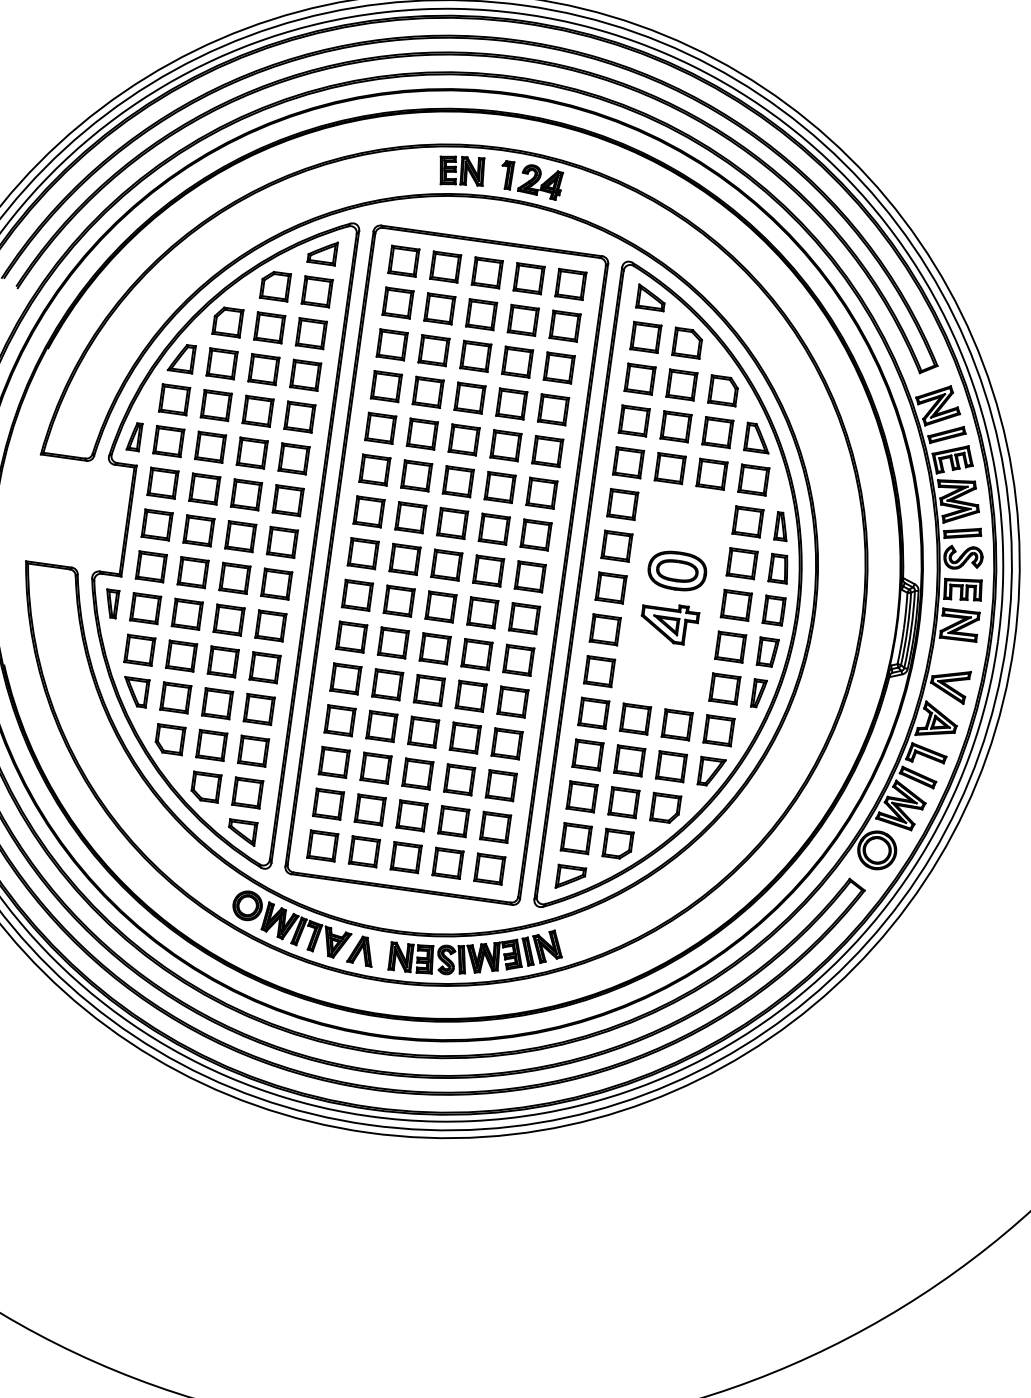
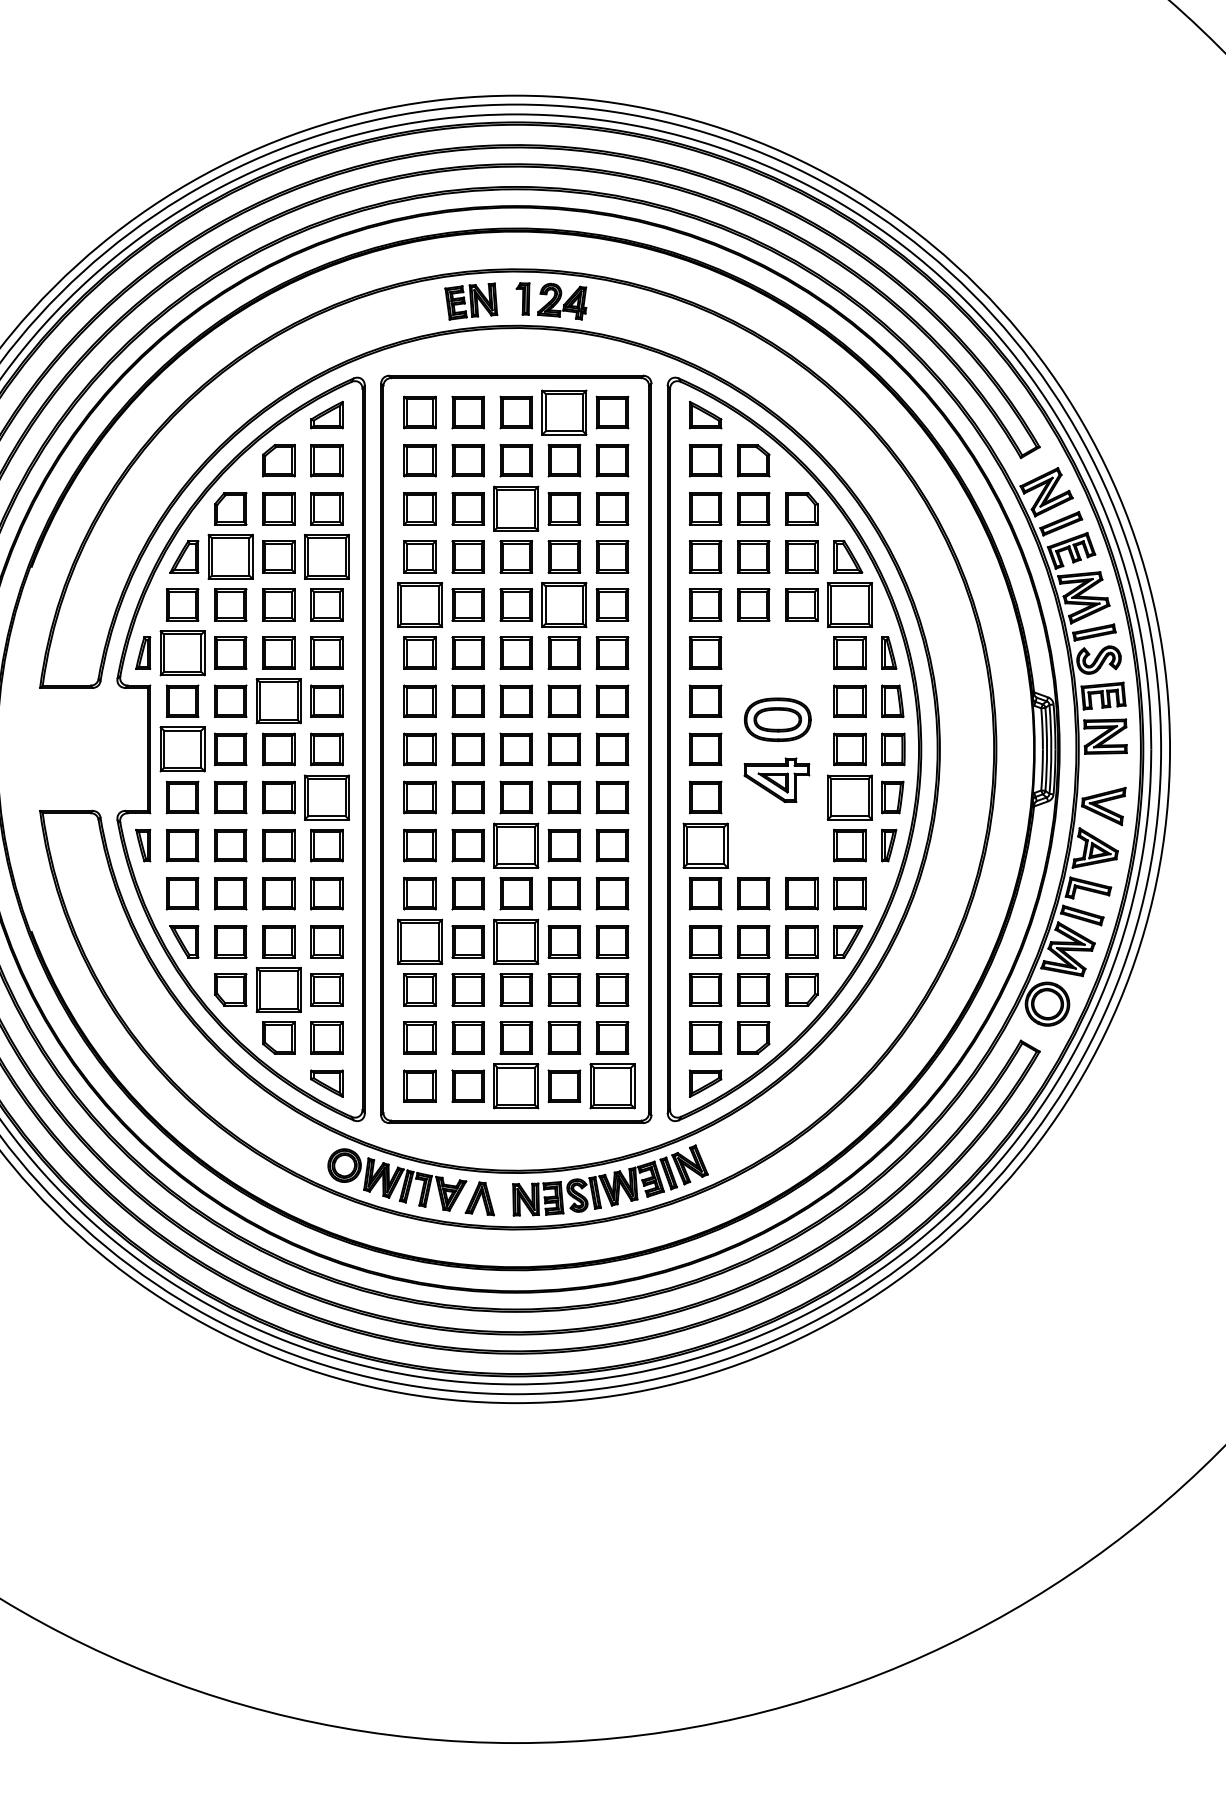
part: (529, 278) -> (564, 412), size x1.4
part: (476, 356) -> (516, 508), size x1.4
part: (221, 363) -> (230, 556), size x1.4
part: (305, 374) -> (326, 556), size x1.4
part: (380, 427) -> (419, 604), size x1.4
part: (168, 440) -> (182, 652), size x1.4
part: (506, 445) -> (564, 604), size x1.4
part: (753, 479) -> (849, 604), size x1.4
part: (246, 495) -> (278, 701), size x1.4
part: (157, 525) -> (182, 749), size x1.4
part: (276, 584) -> (326, 797), size x1.4
part: (730, 647) -> (849, 797), size x1.4
part: (435, 648) -> (516, 845), size x1.4
part: (599, 671) -> (705, 845), size x1.4
part: (339, 720) -> (419, 941), size x1.4
part: (423, 731) -> (516, 941), size x1.4
part: (211, 744) -> (278, 989), size x1.4
part: (406, 856) -> (516, 1085), size x1.4
part: (489, 868) -> (612, 1085), size x1.4

